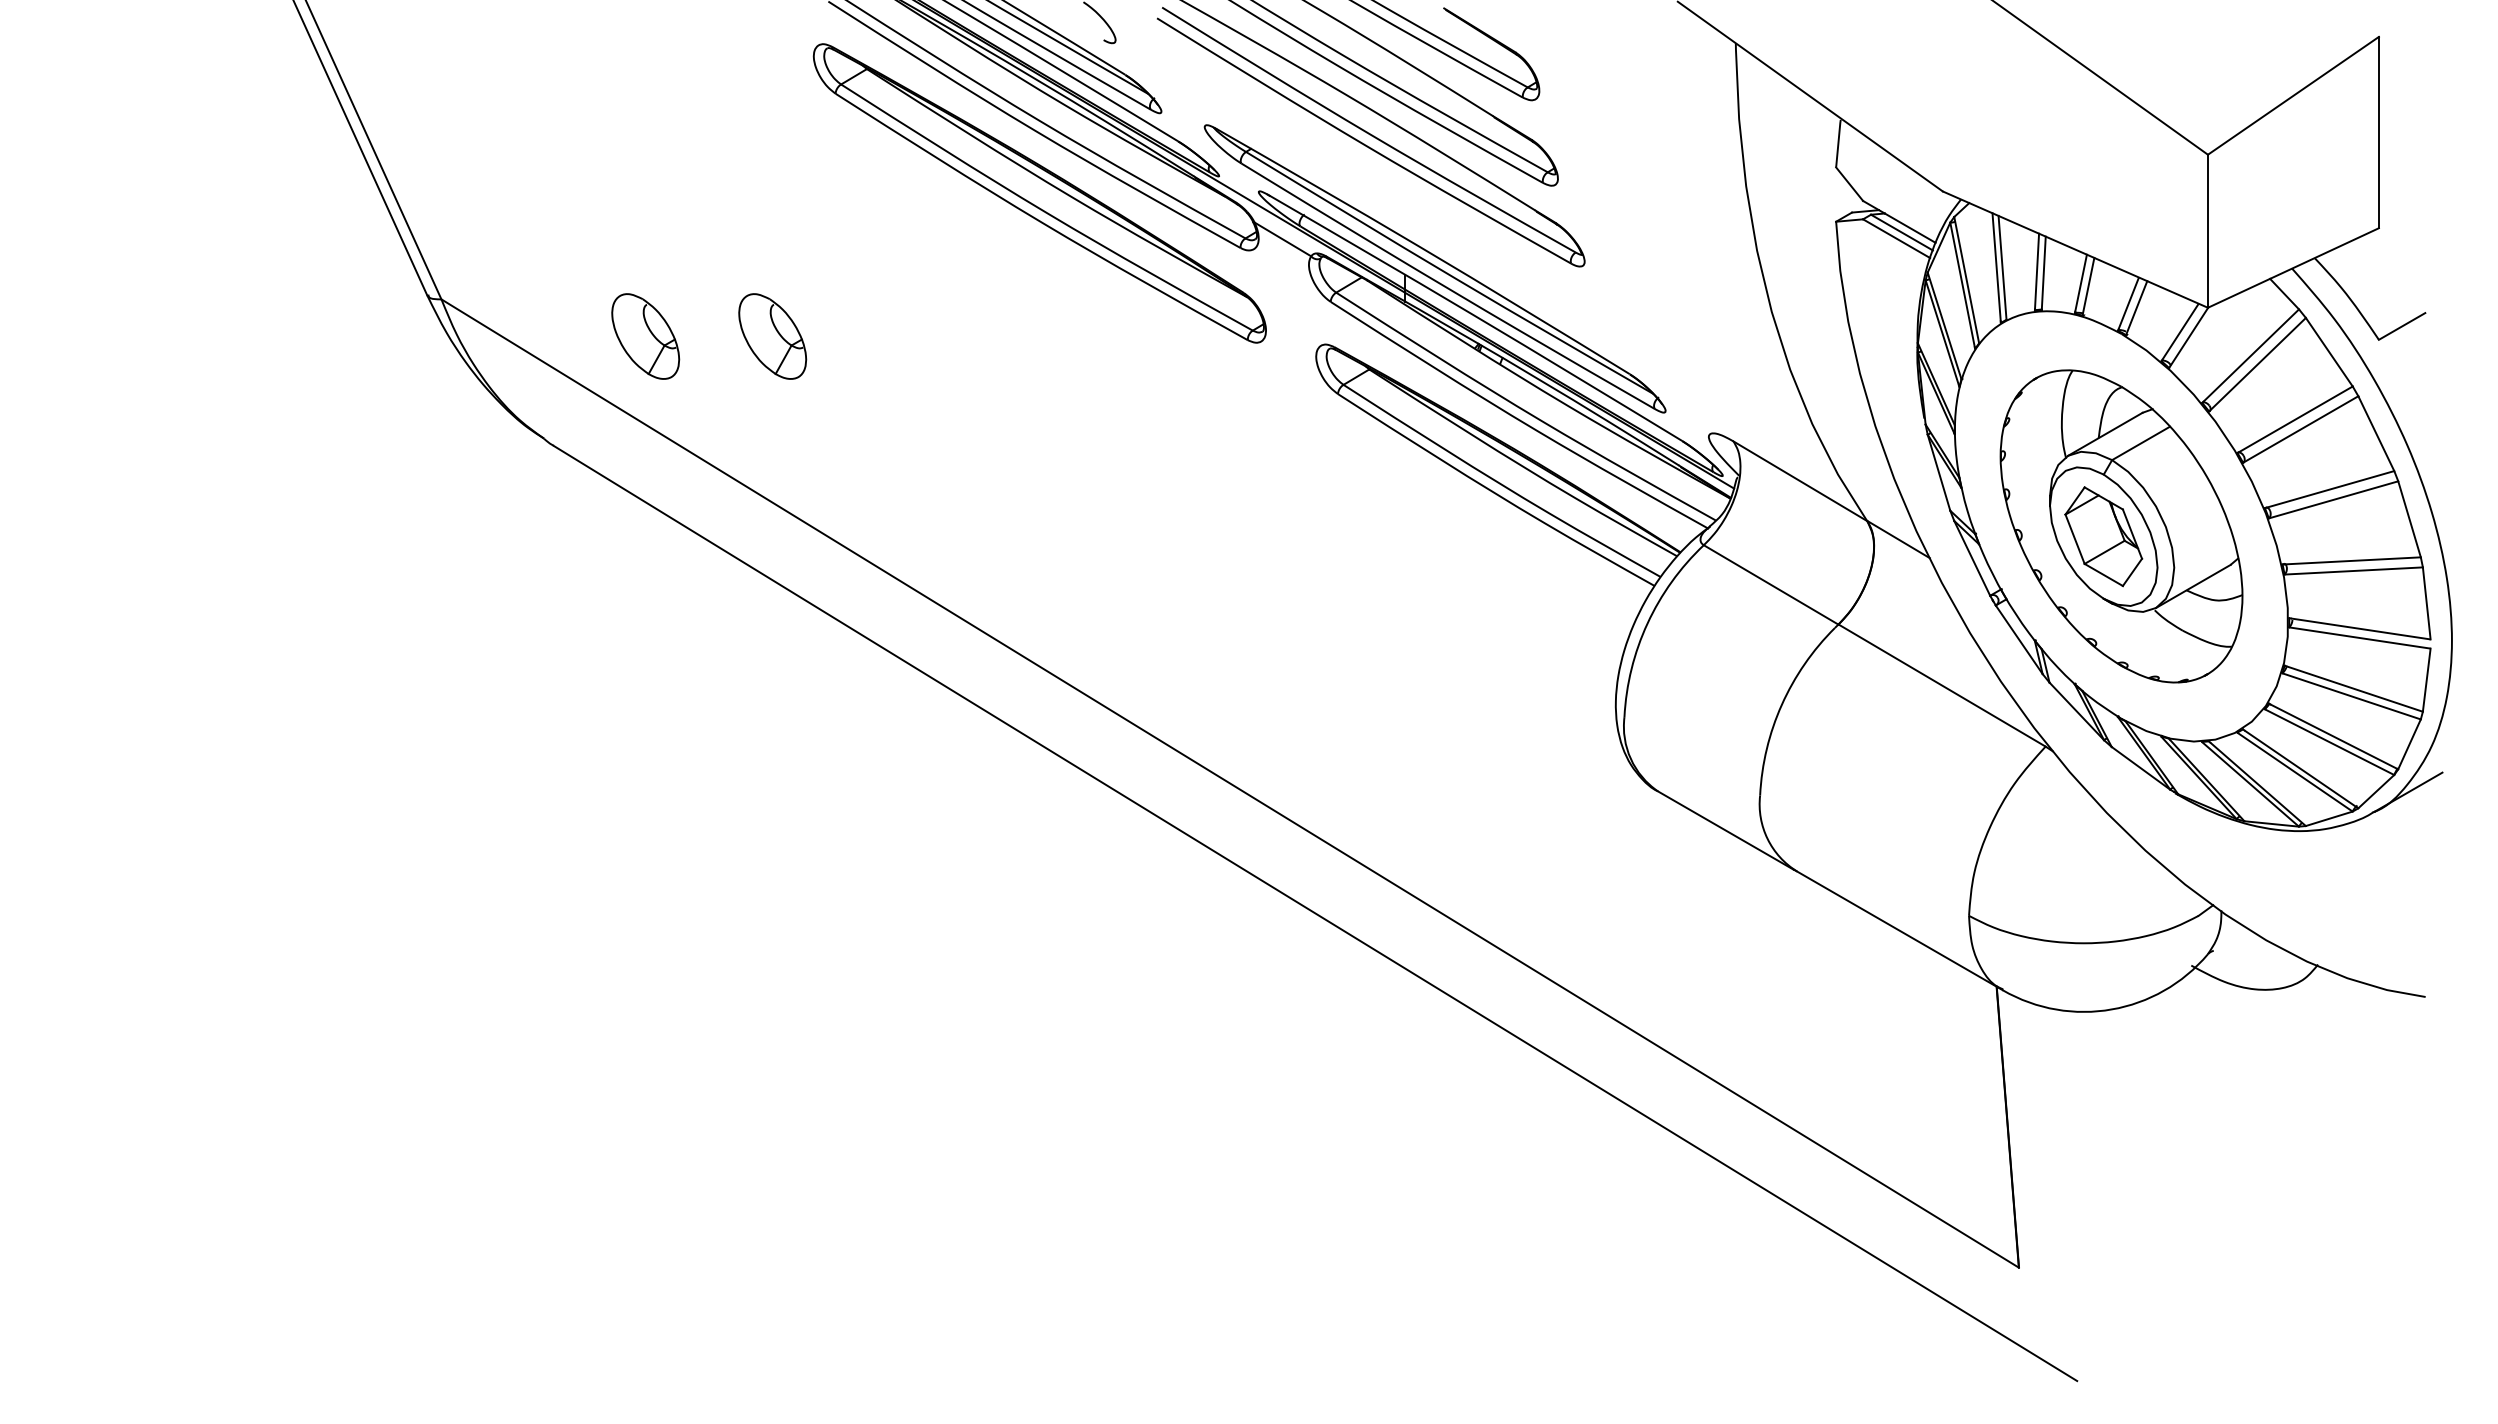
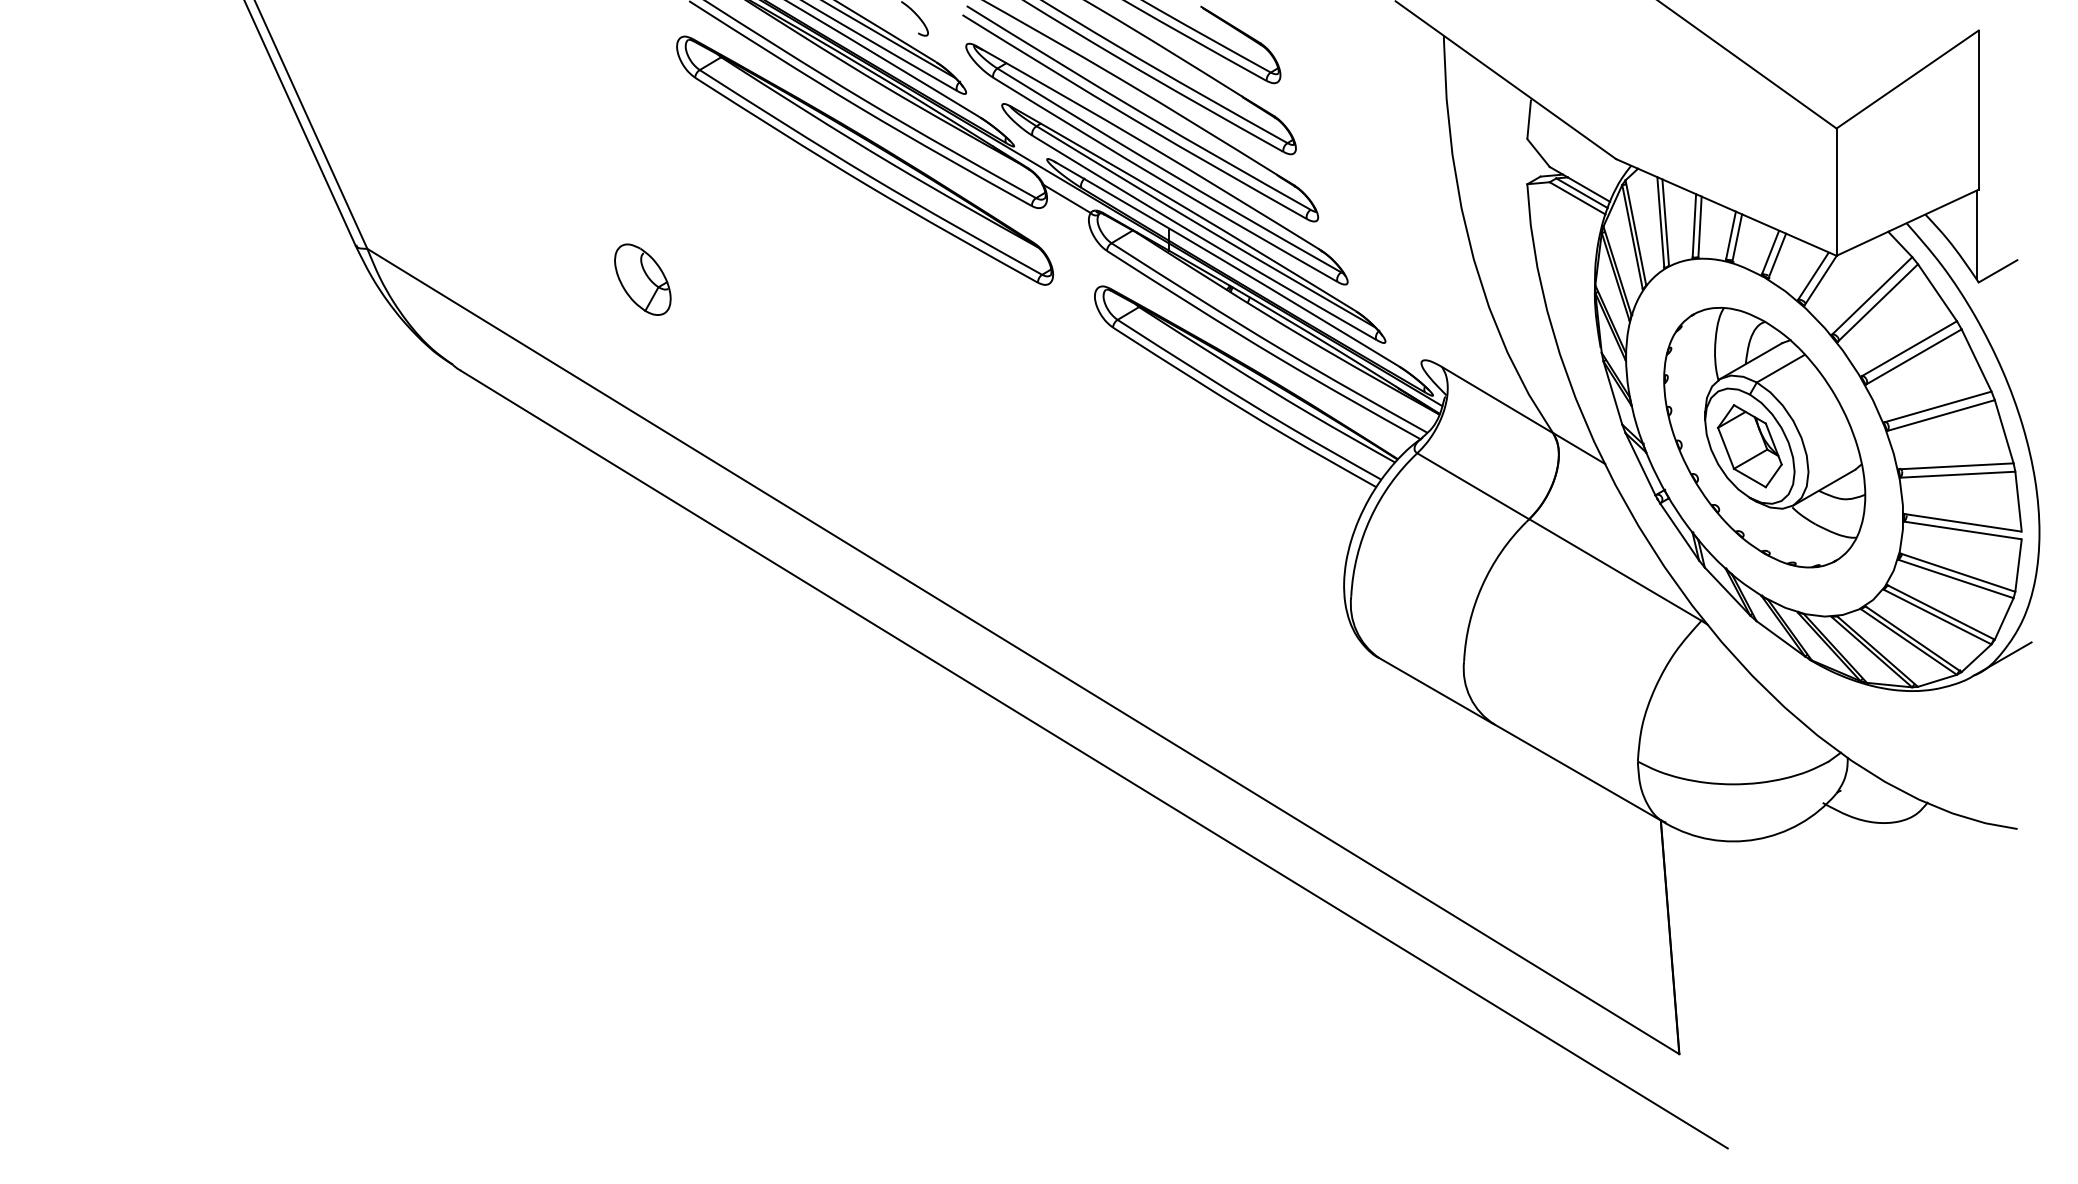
part: (1390, 197) -> (1156, 164), added
line: (2376, 282) -> (1976, 234), added
part: (645, 336) -> (537, 279), removed

